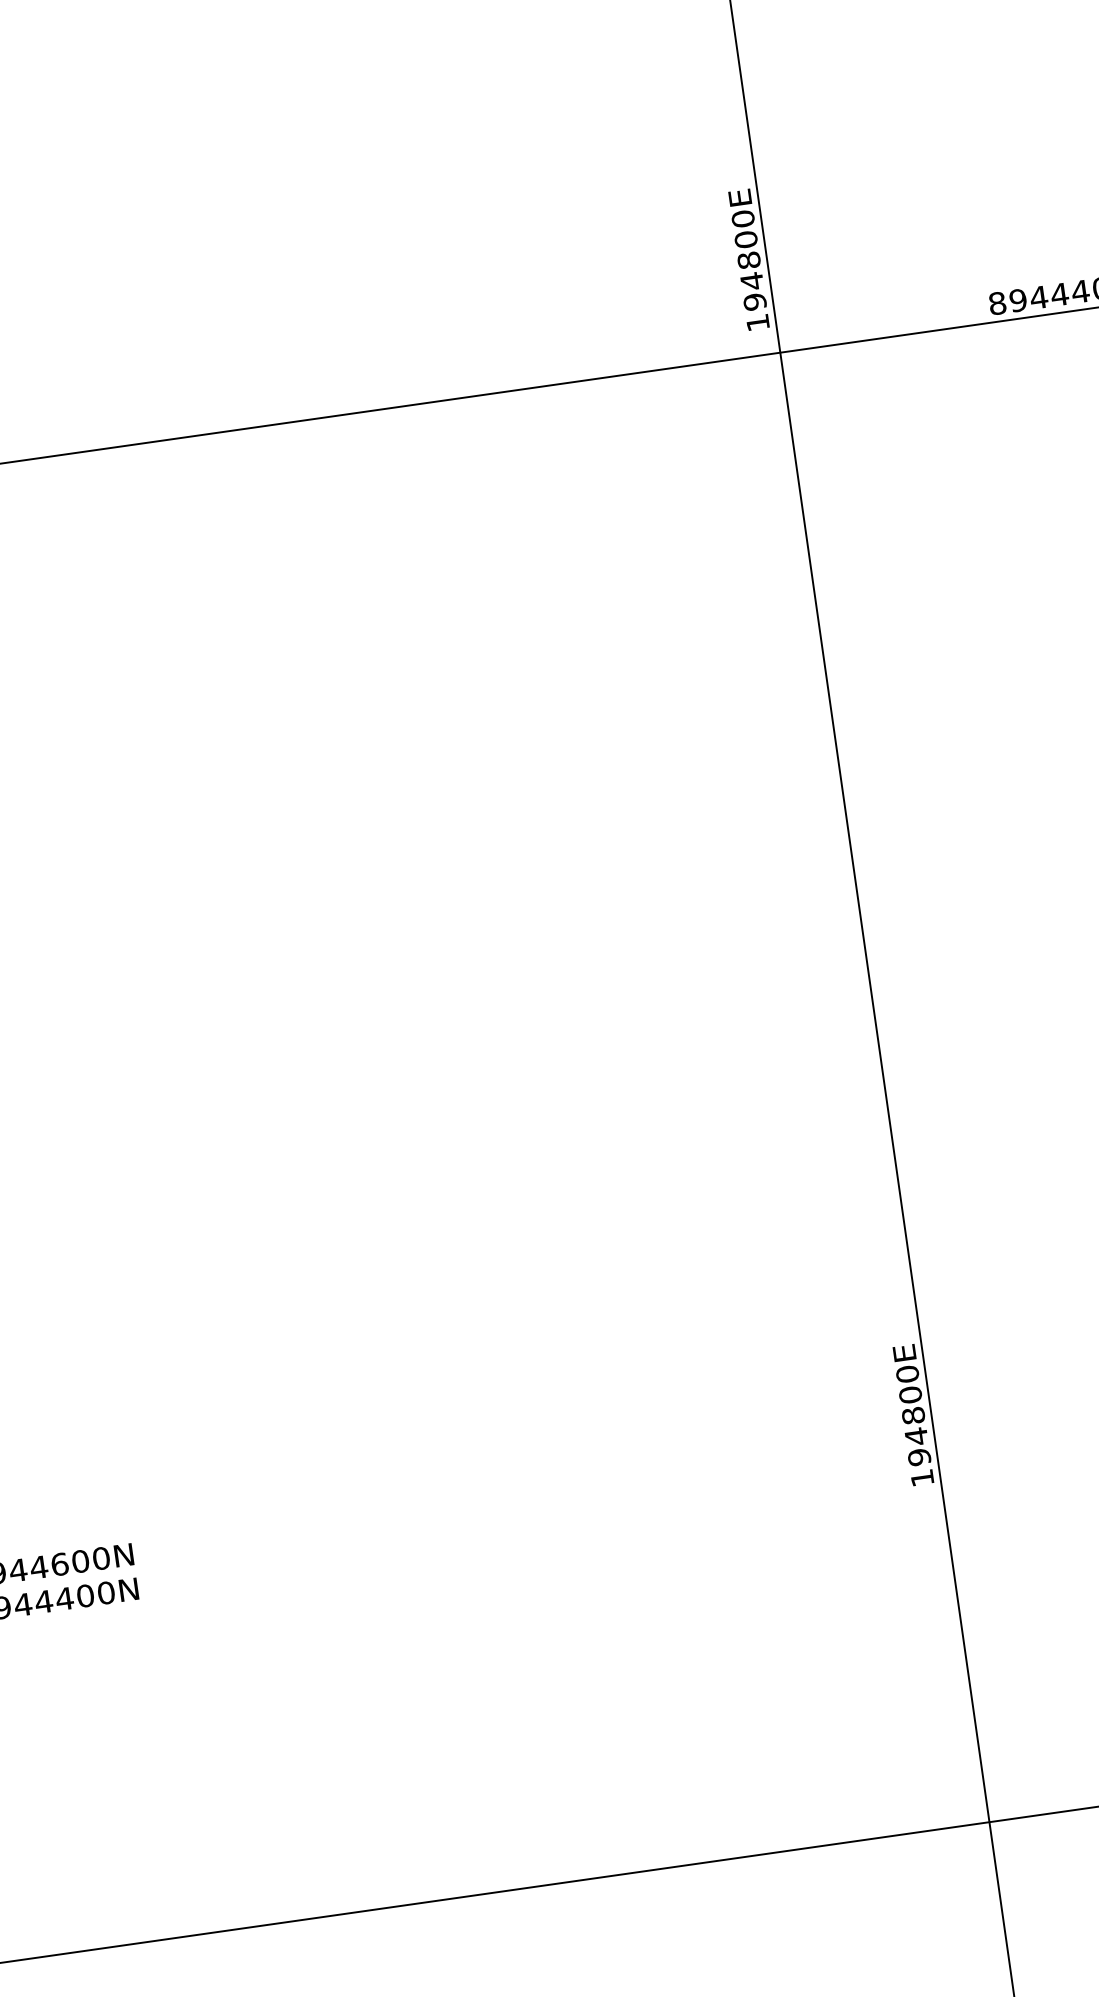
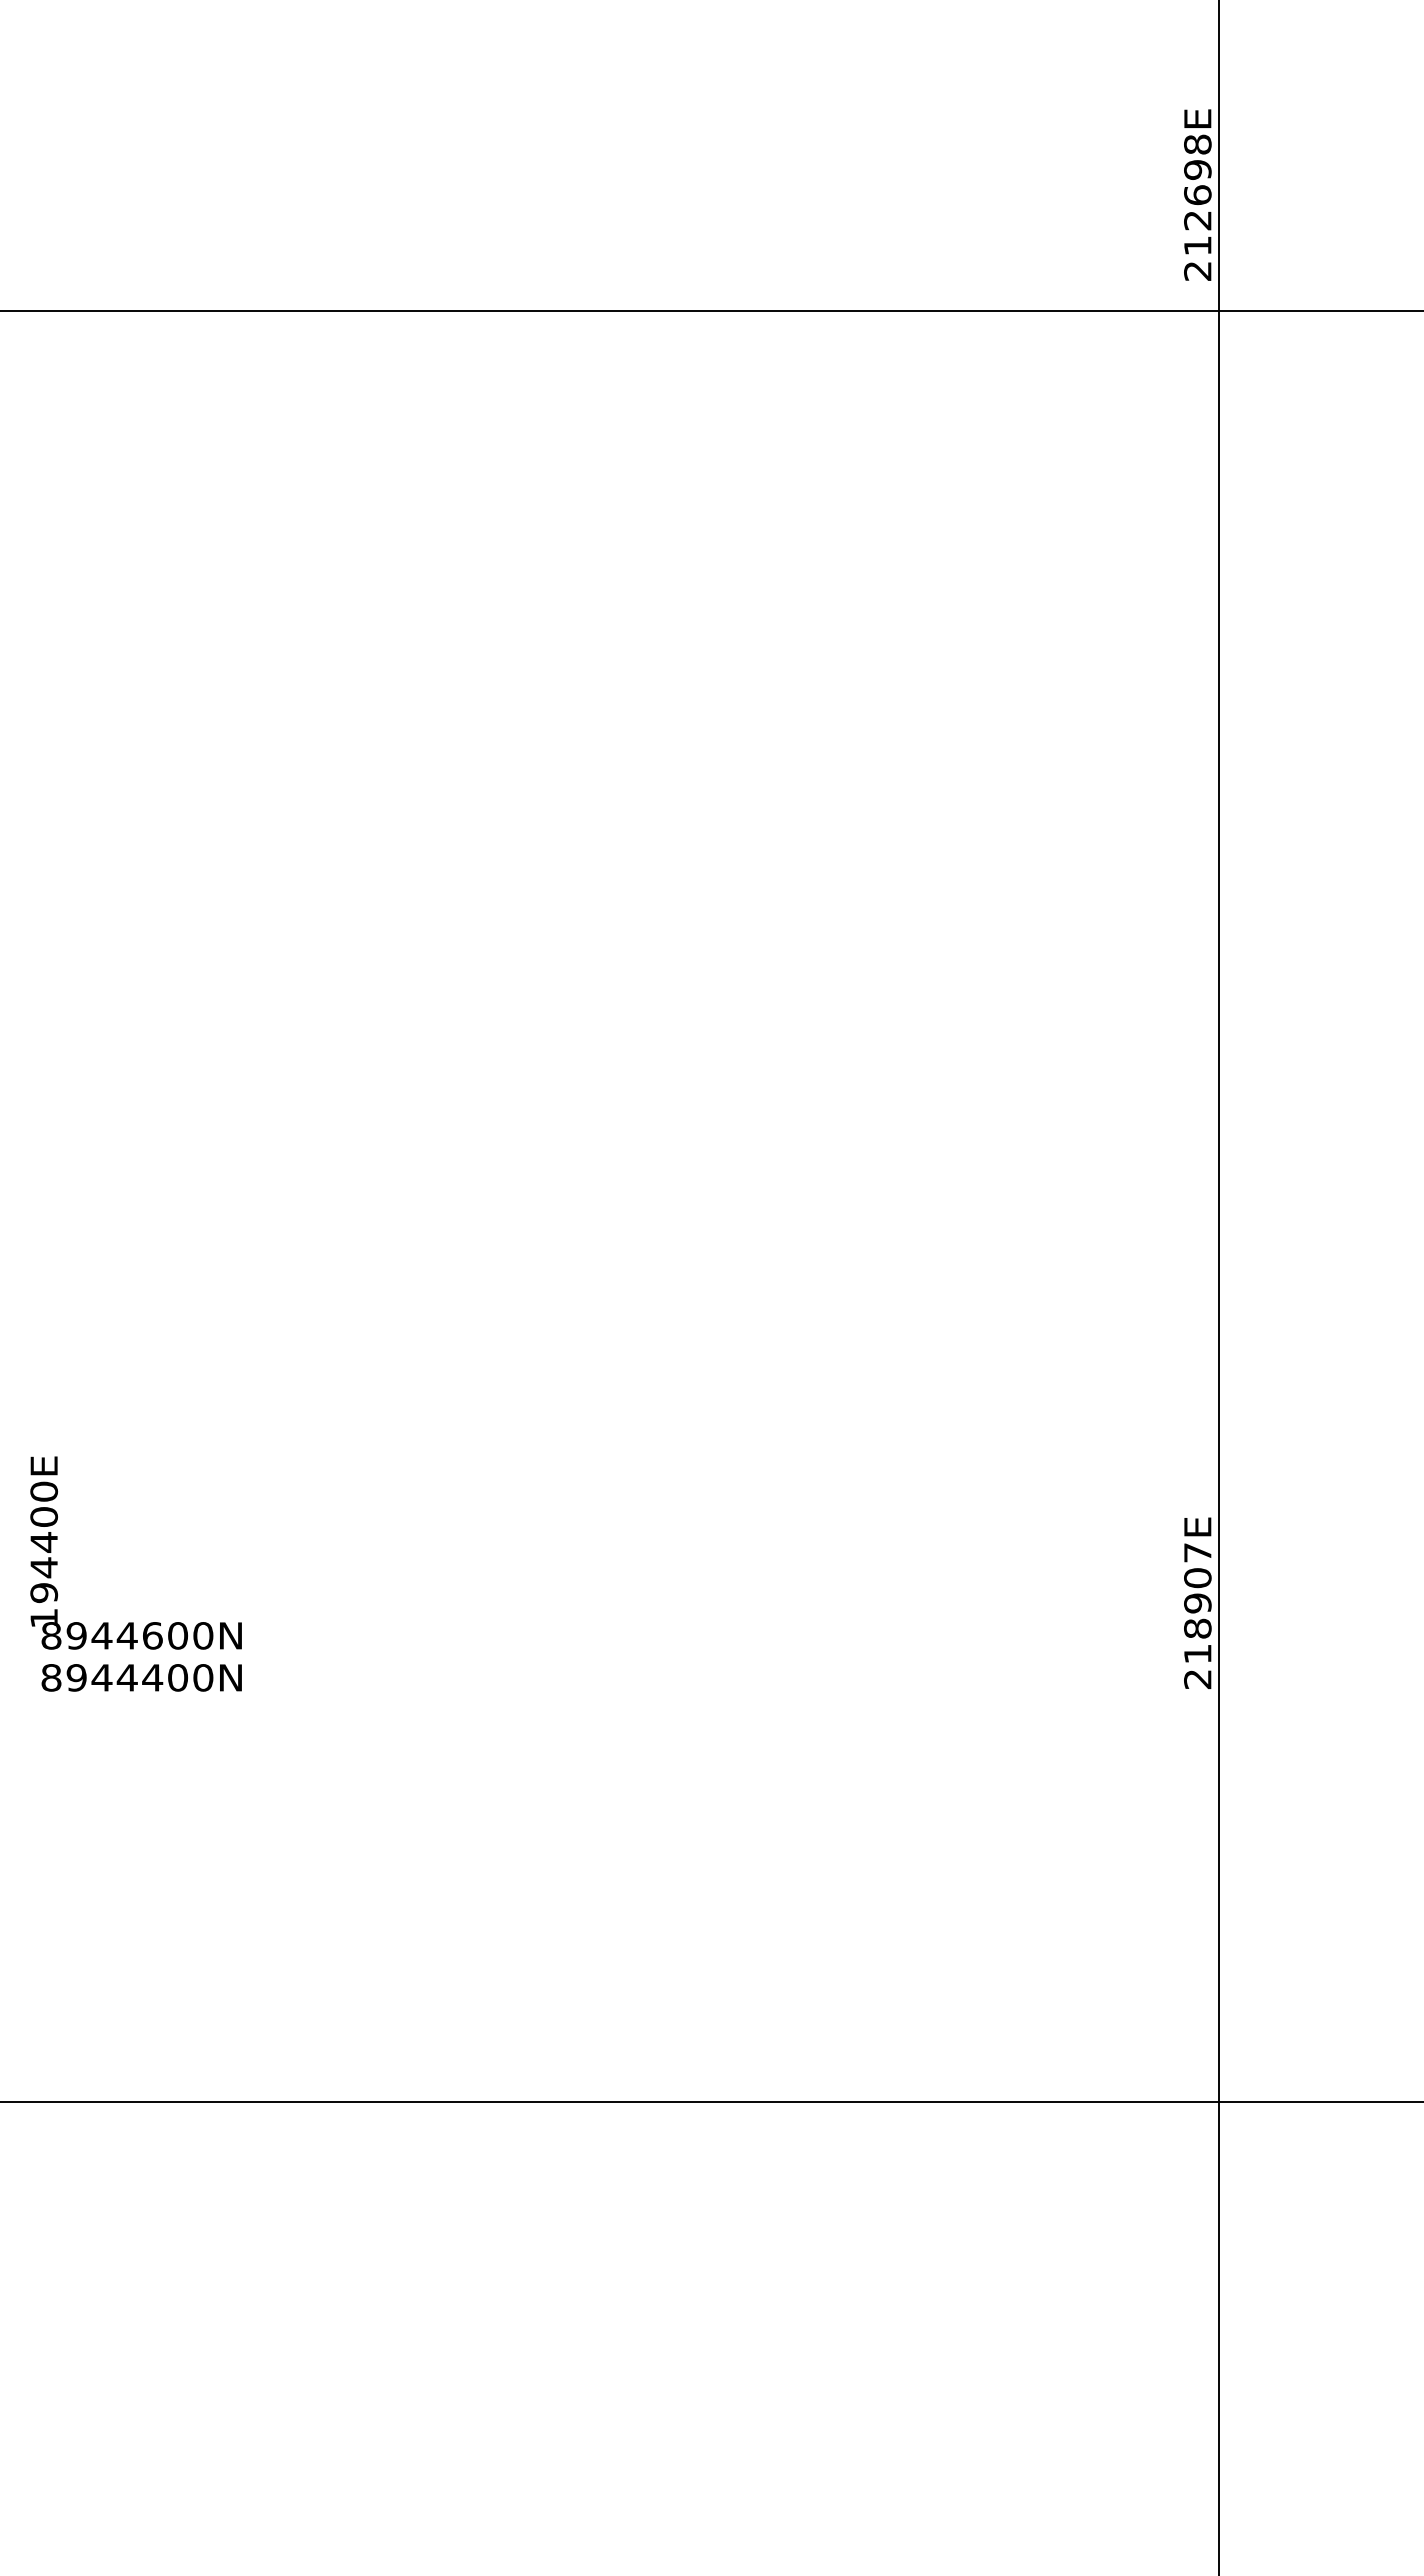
text: (750, 270) -> (1197, 207), 194800E -> 212698E
text: (914, 1425) -> (1197, 1615), 194800E -> 218907E

